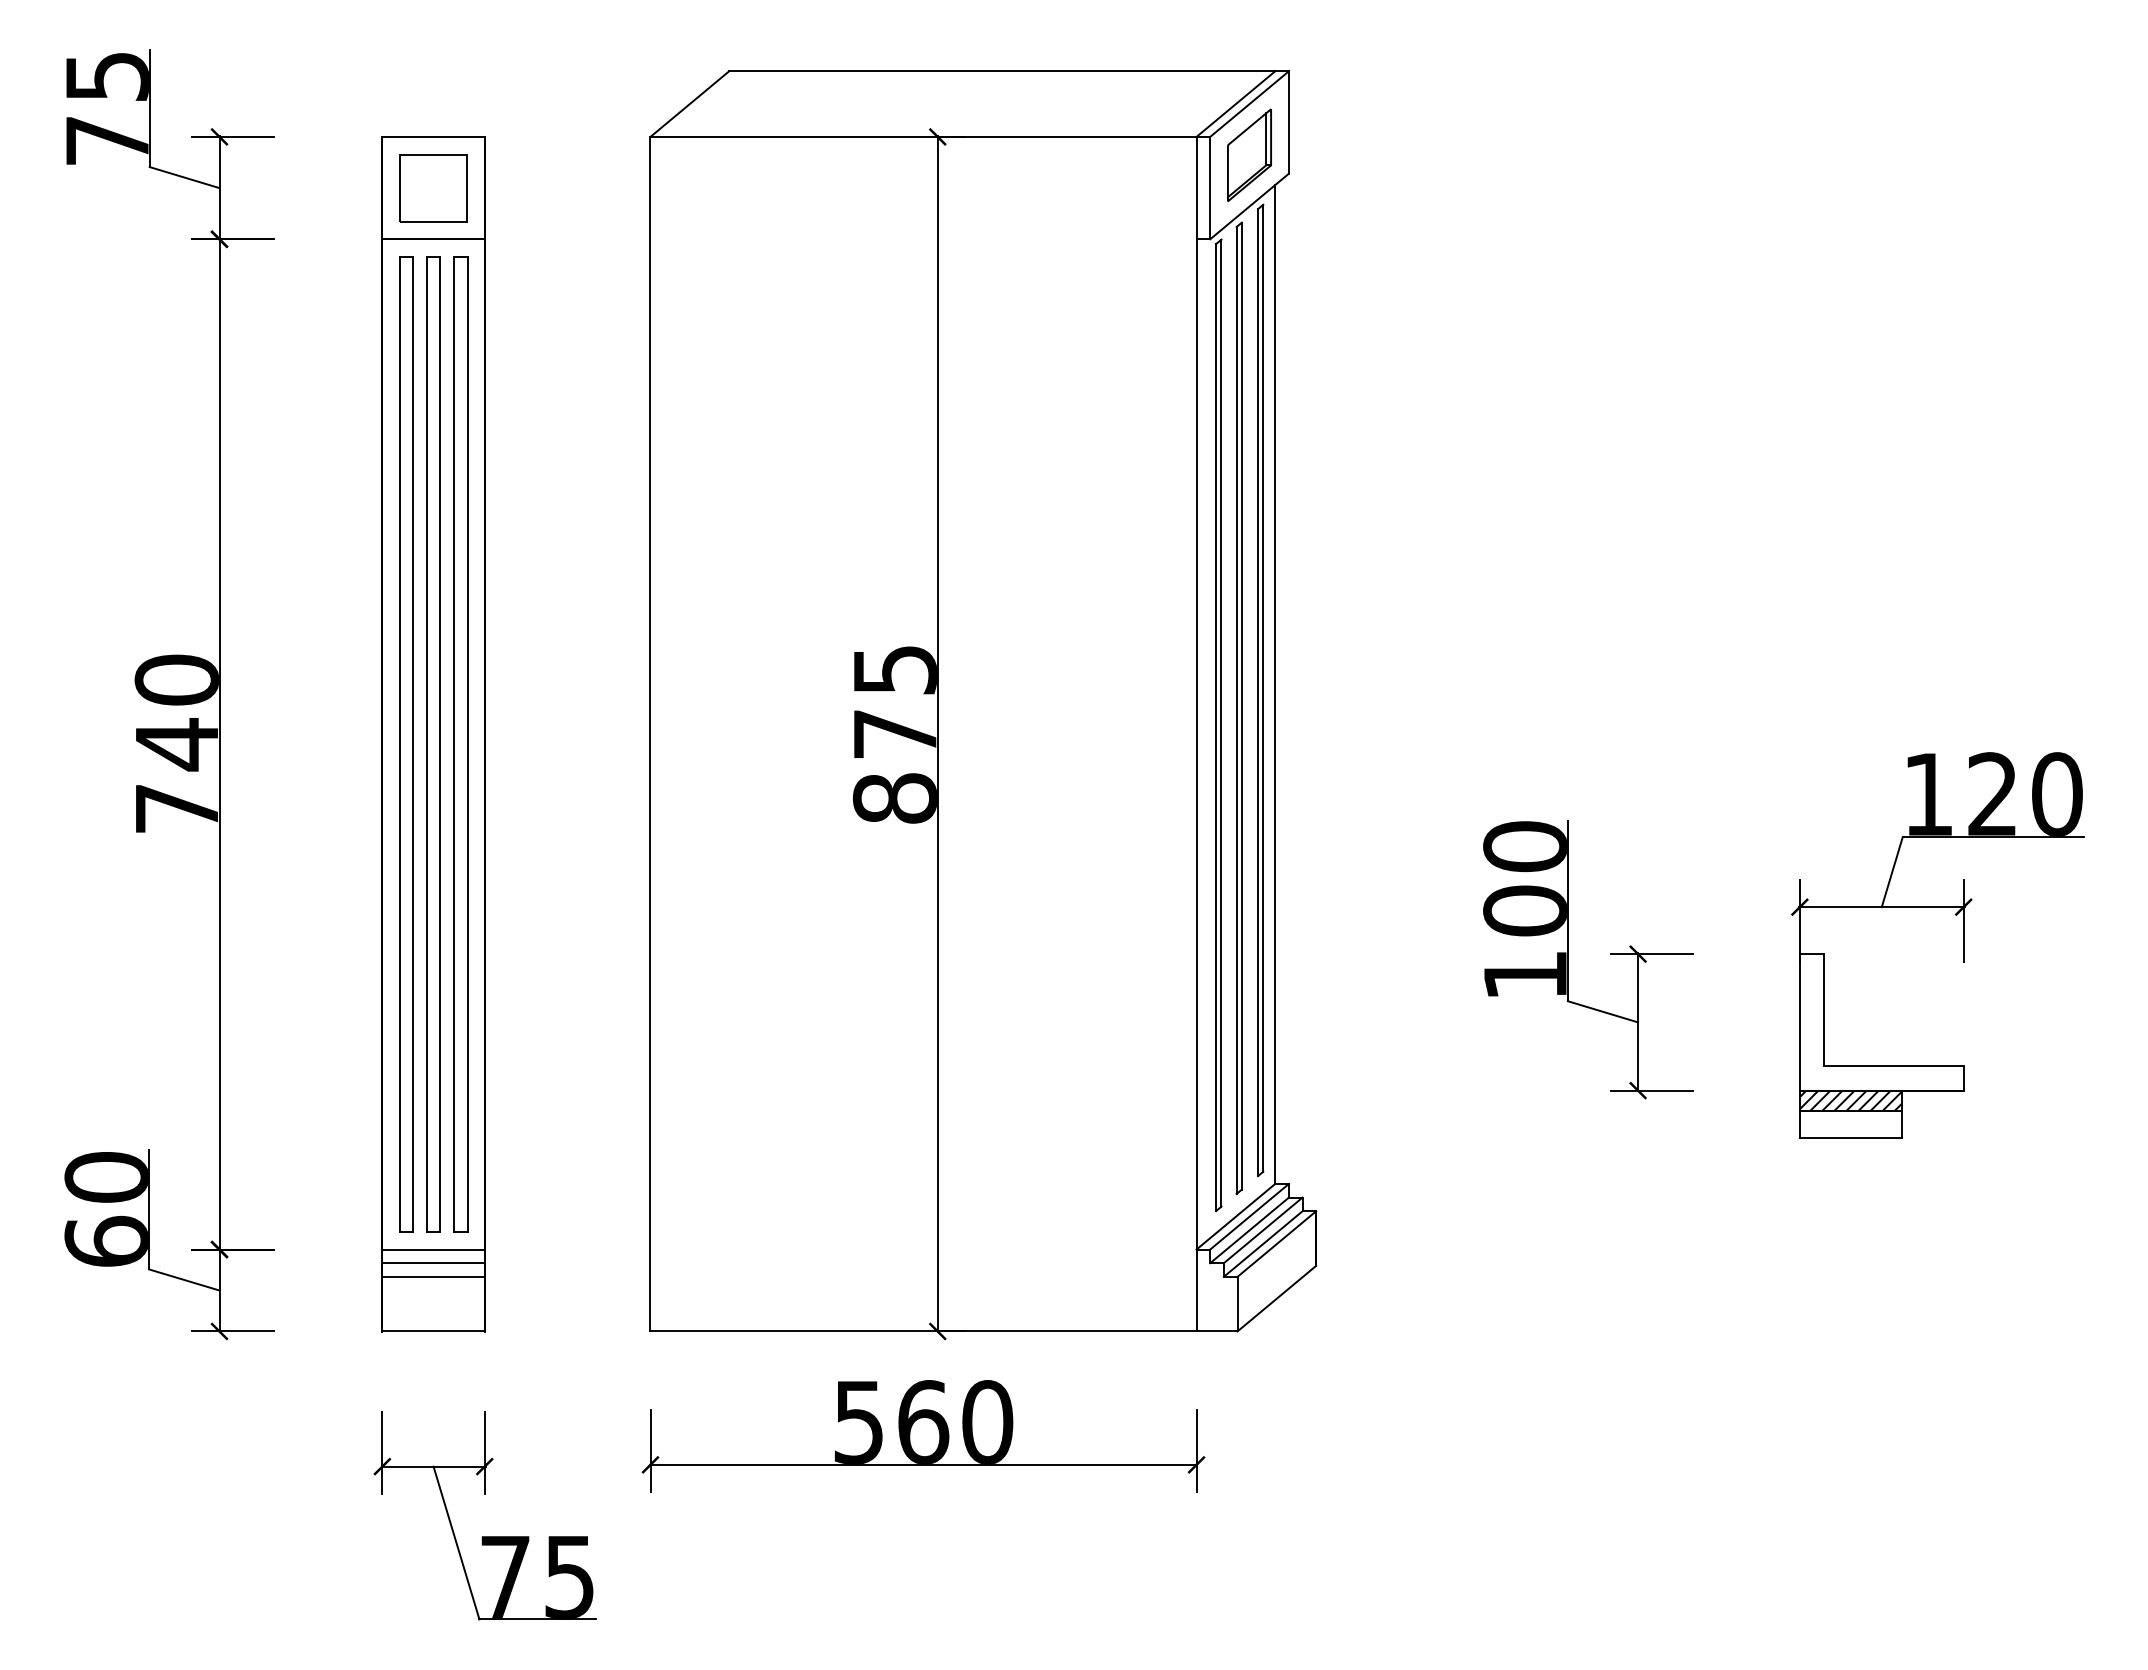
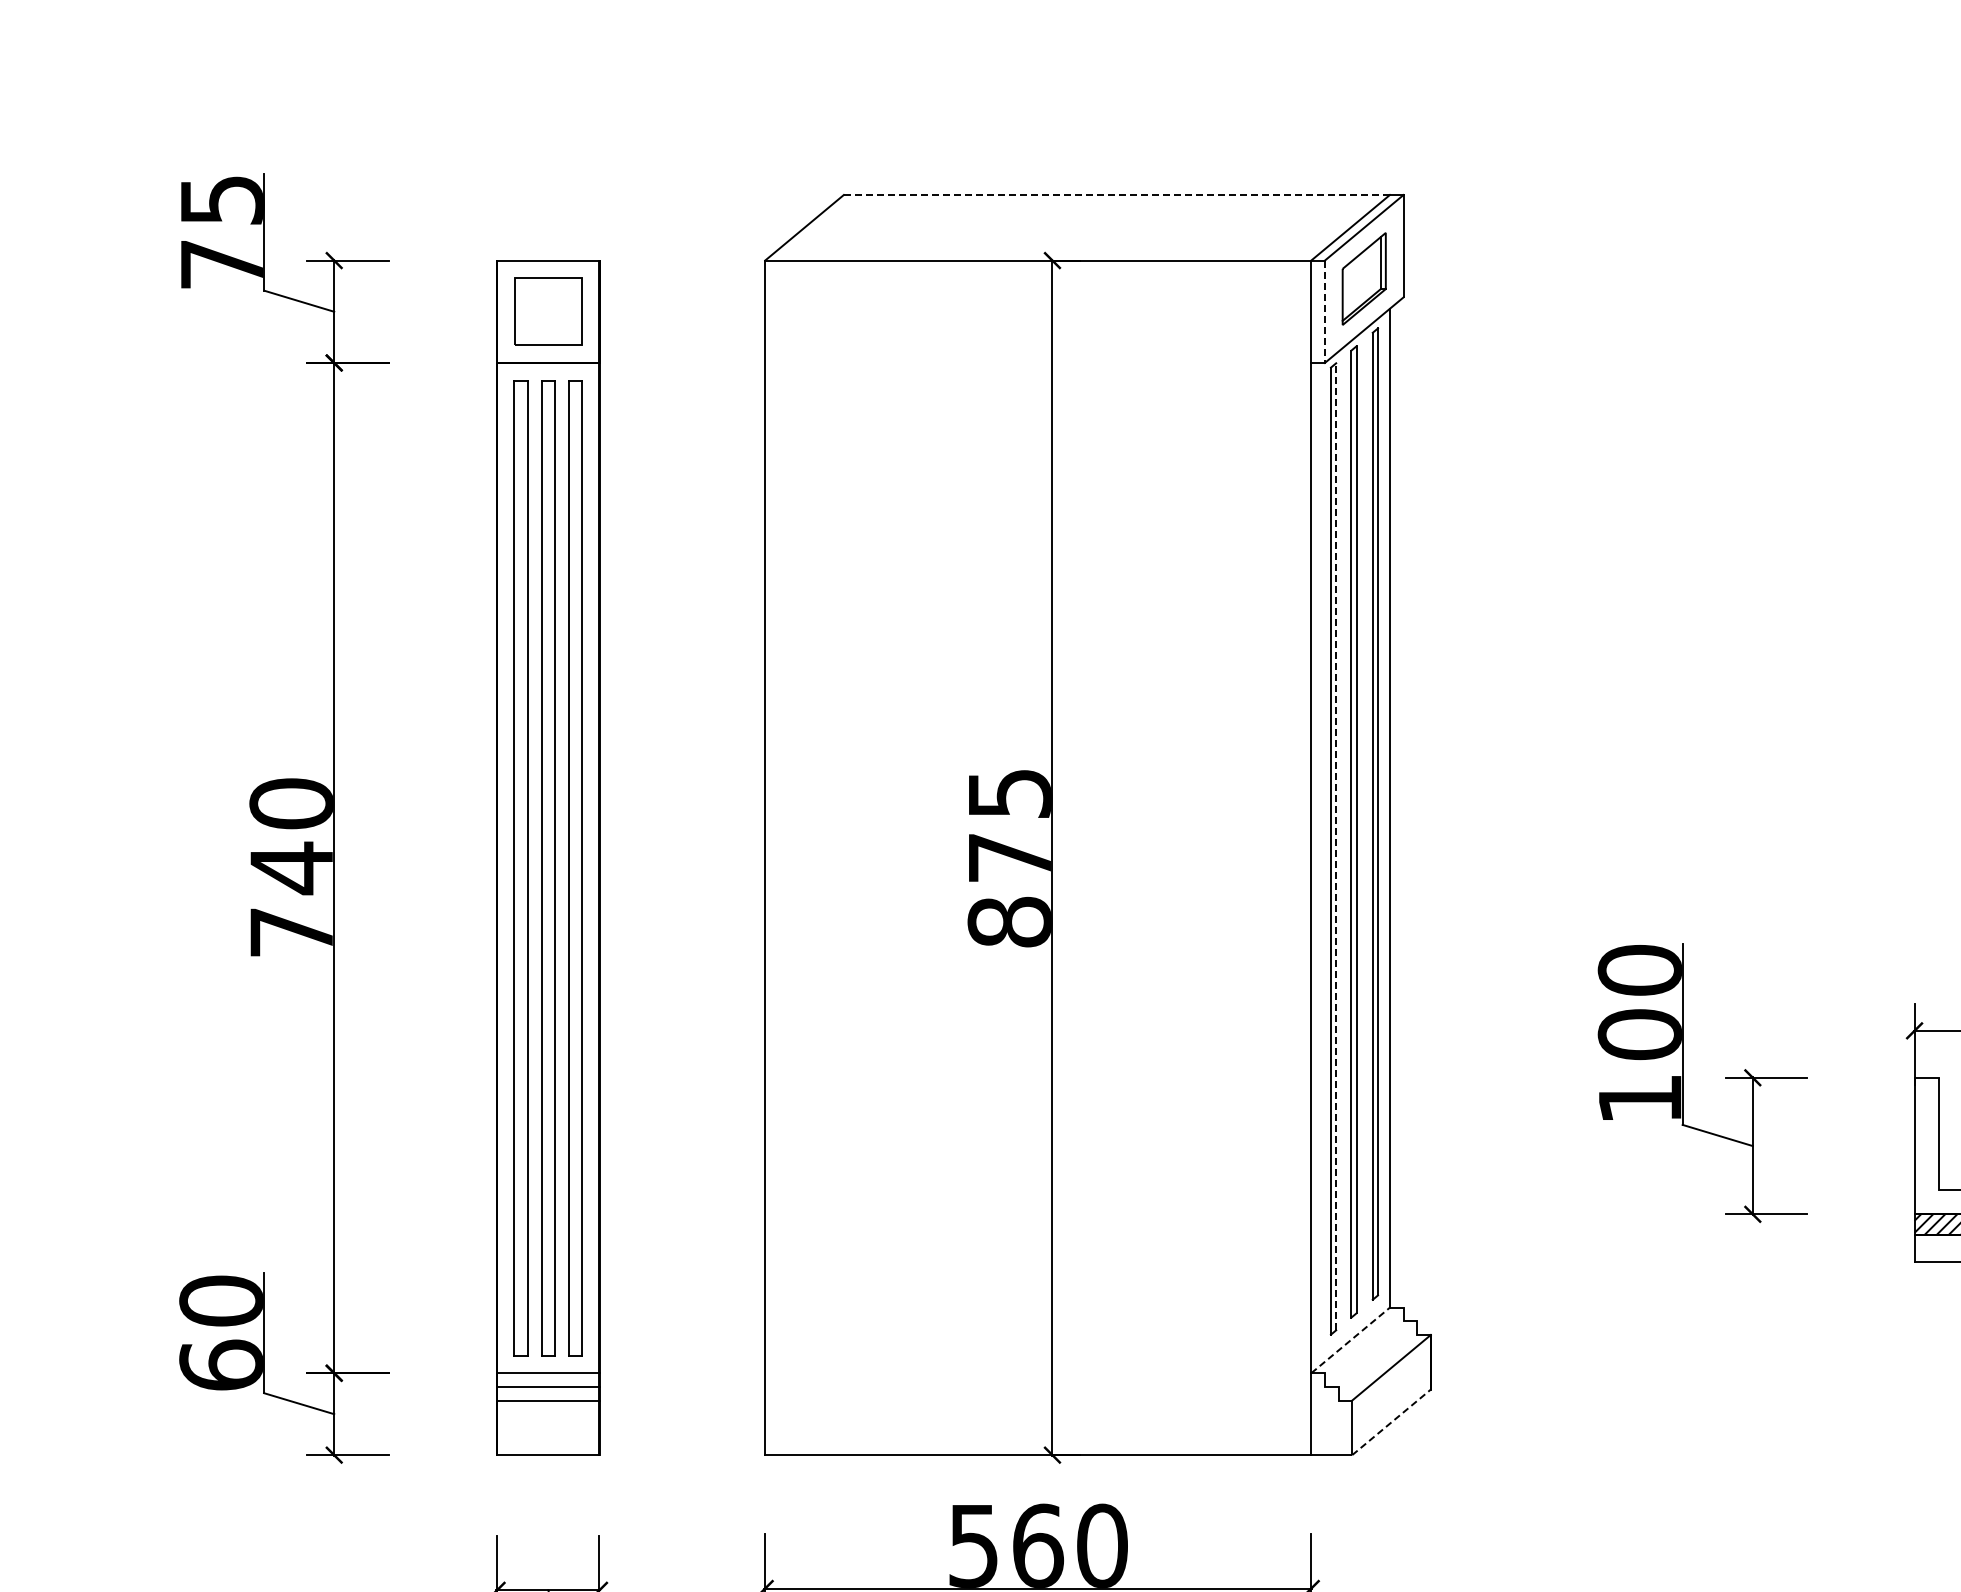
line: (1001, 71) -> (1116, 195), solid -> dashed
line: (1210, 188) -> (1325, 312), solid -> dashed
line: (1221, 723) -> (1336, 847), solid -> dashed
line: (1236, 1216) -> (1351, 1340), solid -> dashed
line: (1249, 1216) -> (1364, 1340), removed
line: (1249, 1230) -> (1364, 1354), removed
line: (1262, 1230) -> (1377, 1354), removed
line: (1262, 1243) -> (1377, 1367), removed
line: (1277, 1298) -> (1392, 1422), solid -> dashed

